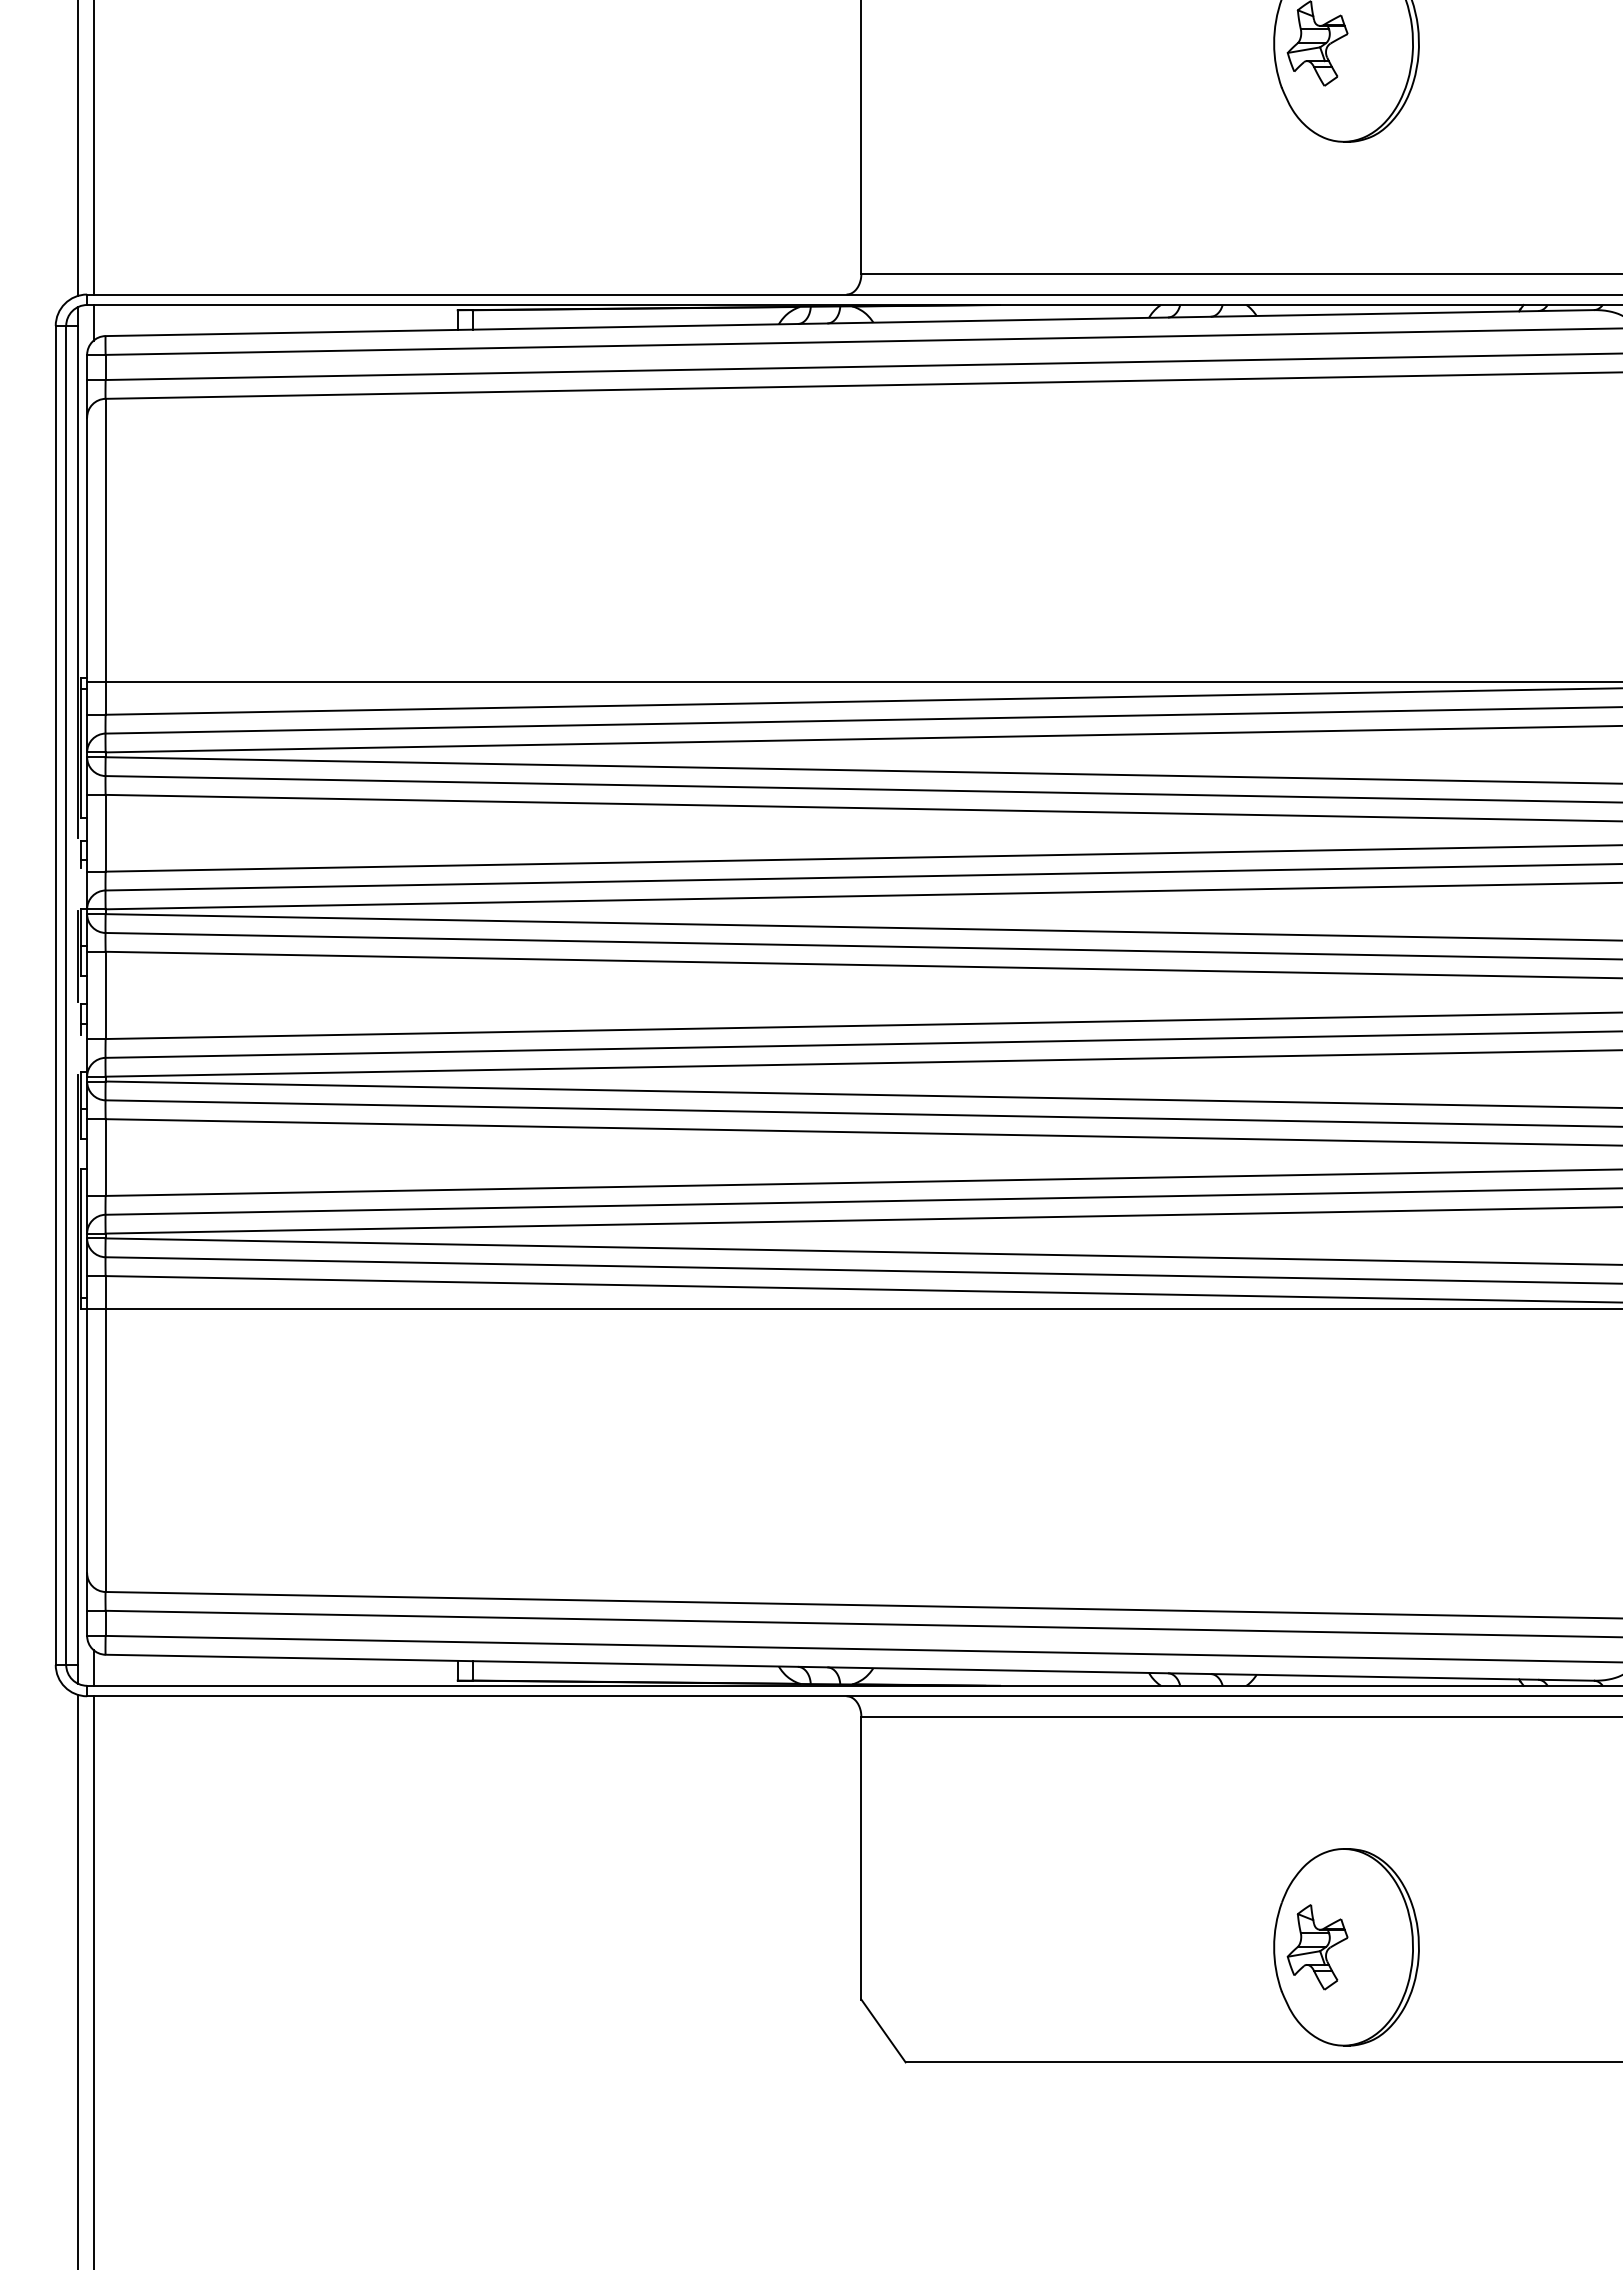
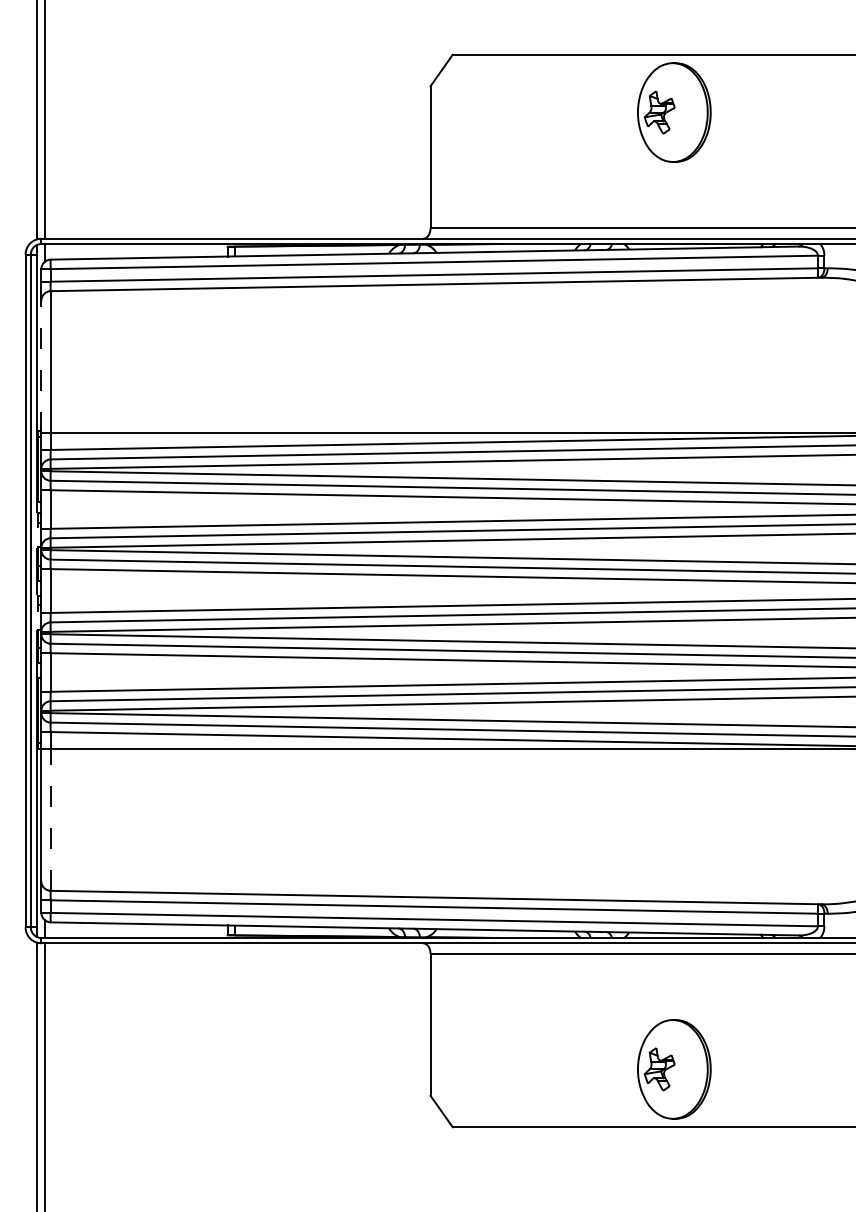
line: (87, 548) -> (41, 366), solid -> dashed
line: (105, 1450) -> (50, 819), solid -> dashed

